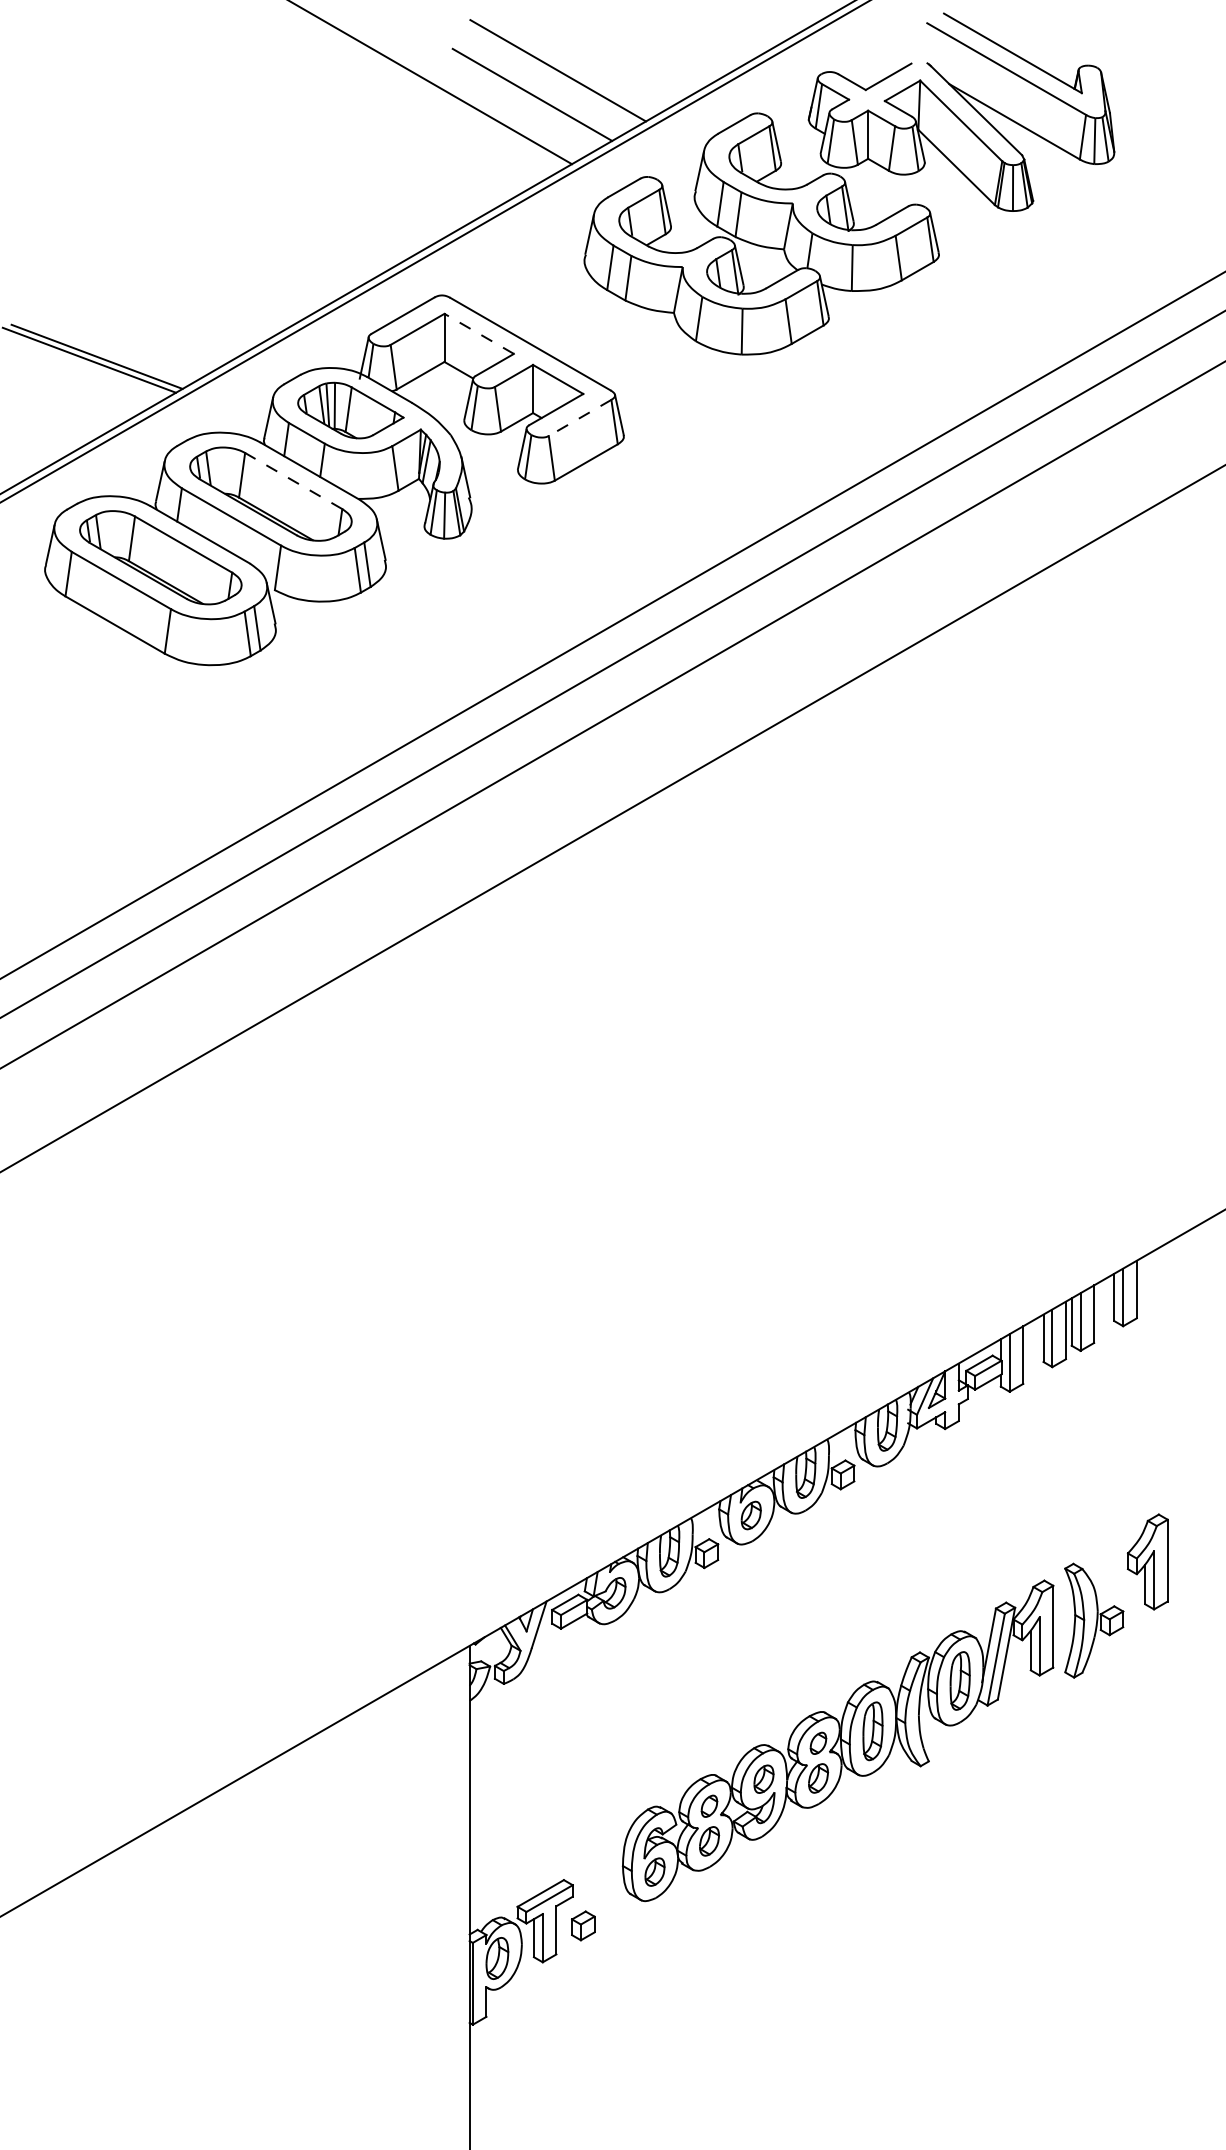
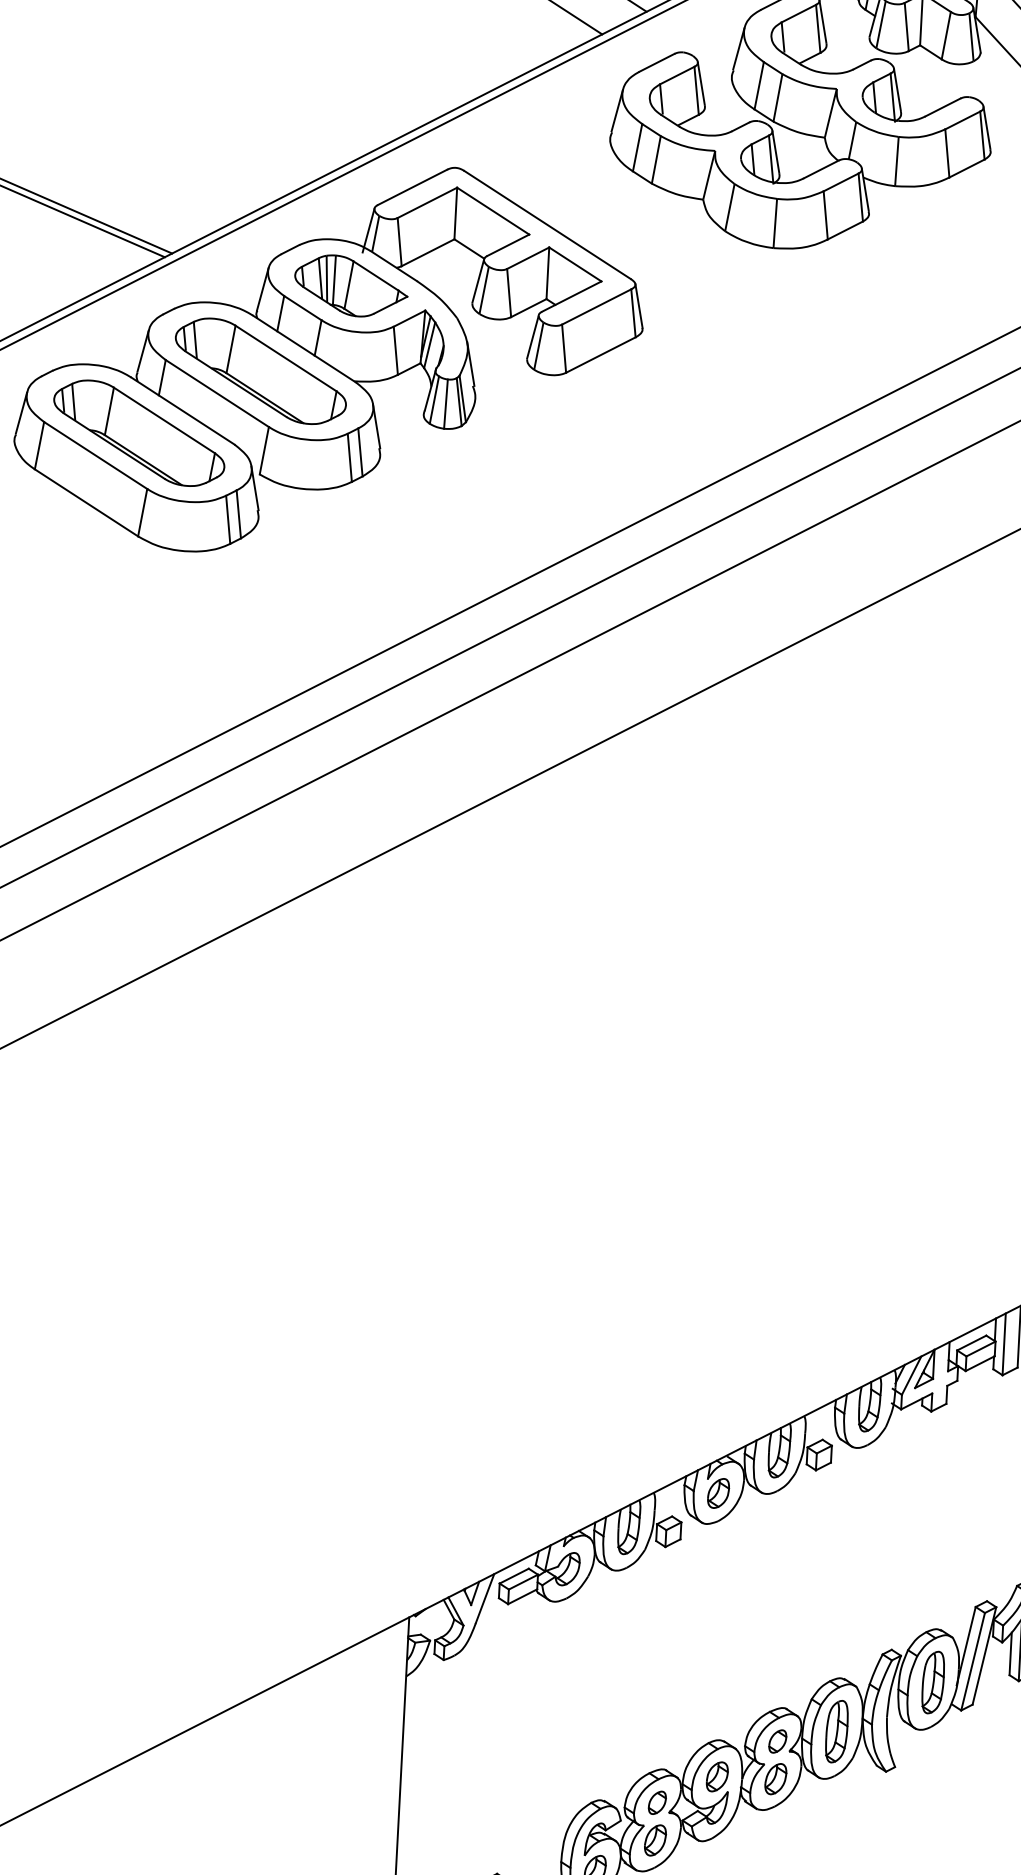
line: (478, 333) -> (492, 210), dashed -> solid
line: (579, 418) -> (596, 307), dashed -> solid
line: (293, 480) -> (285, 357), dashed -> solid

